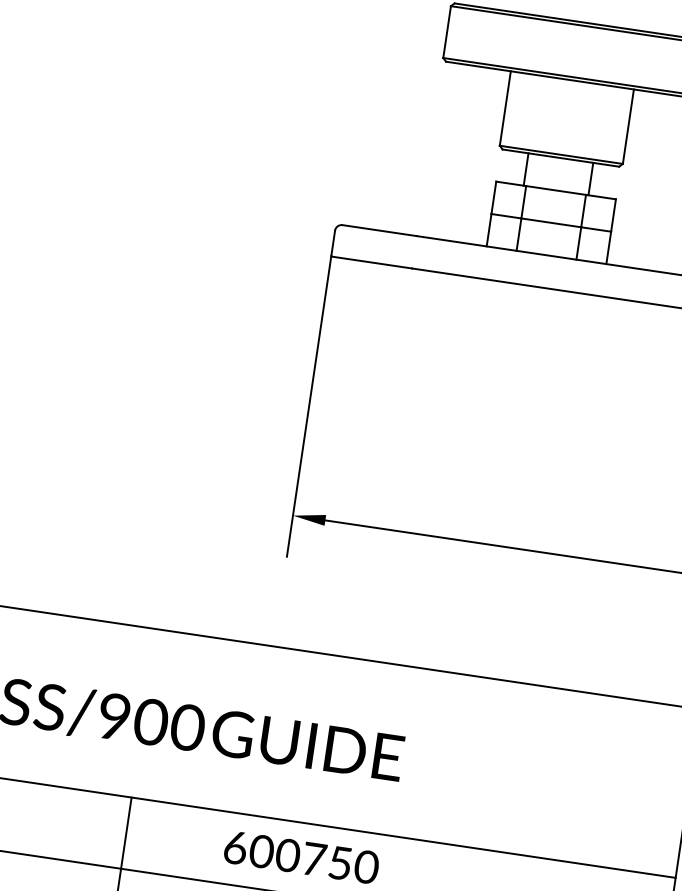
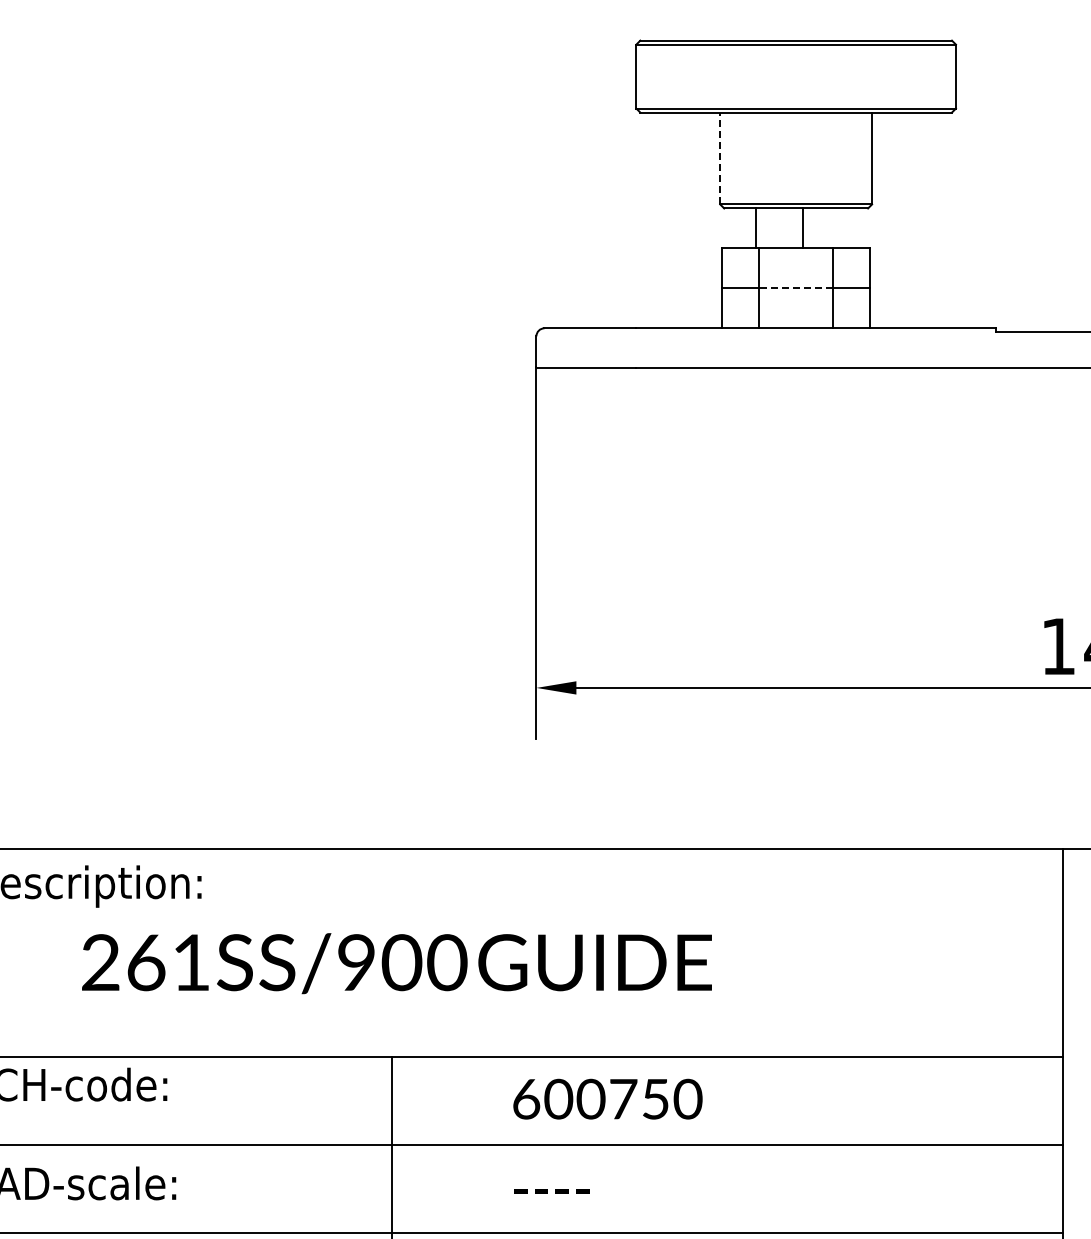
line: (505, 108) -> (720, 158), solid -> dashed
line: (591, 179) -> (803, 228), moved
line: (551, 223) -> (796, 288), solid -> dashed

